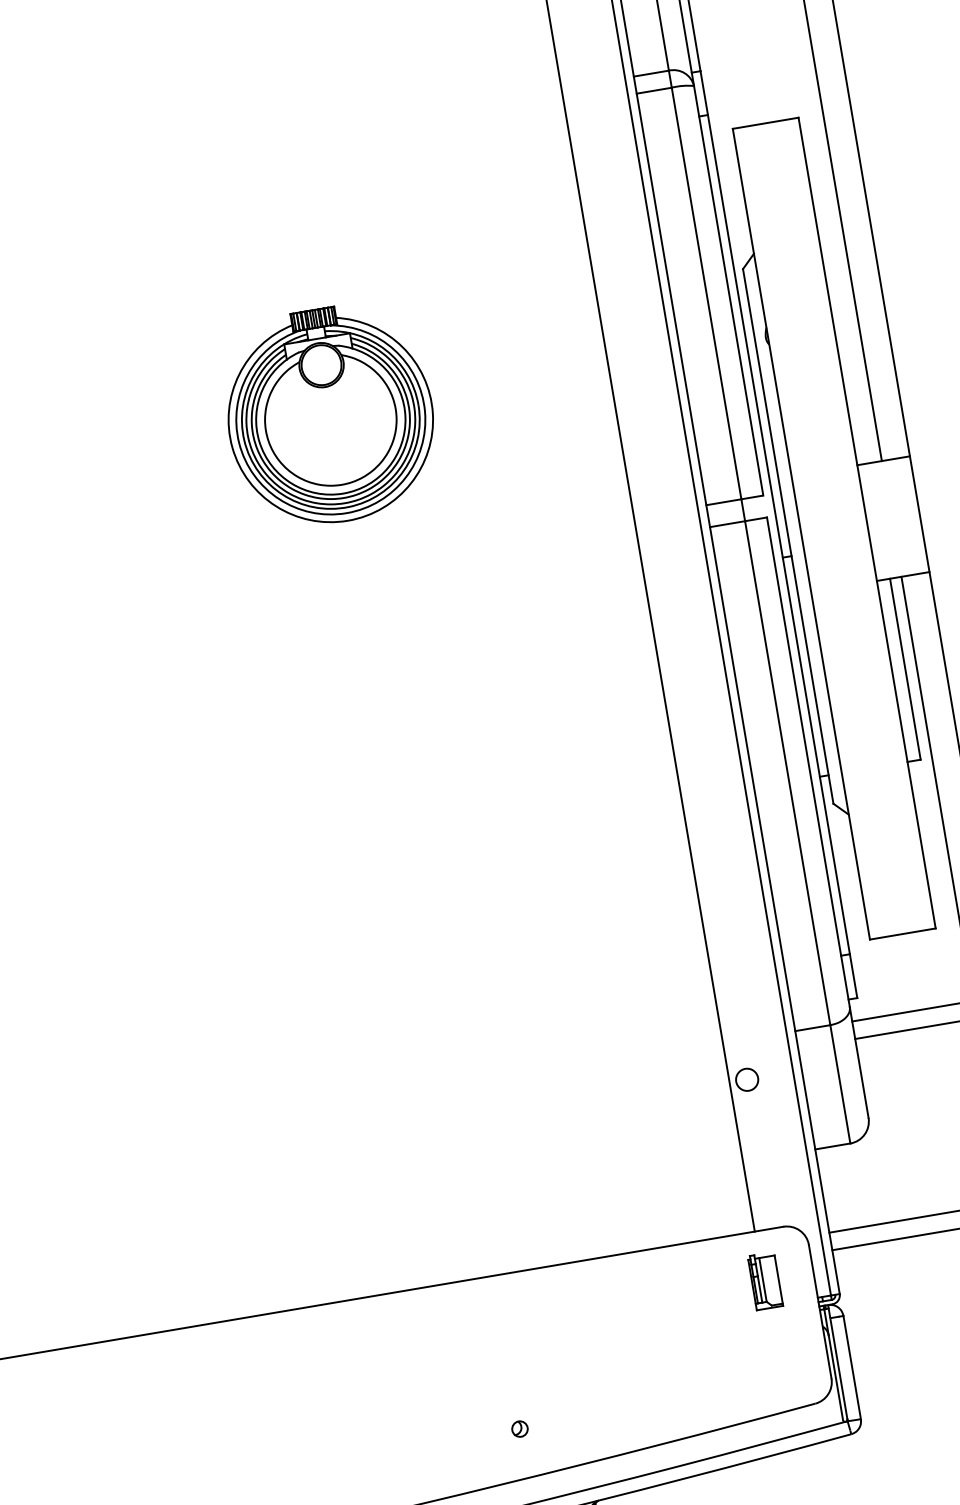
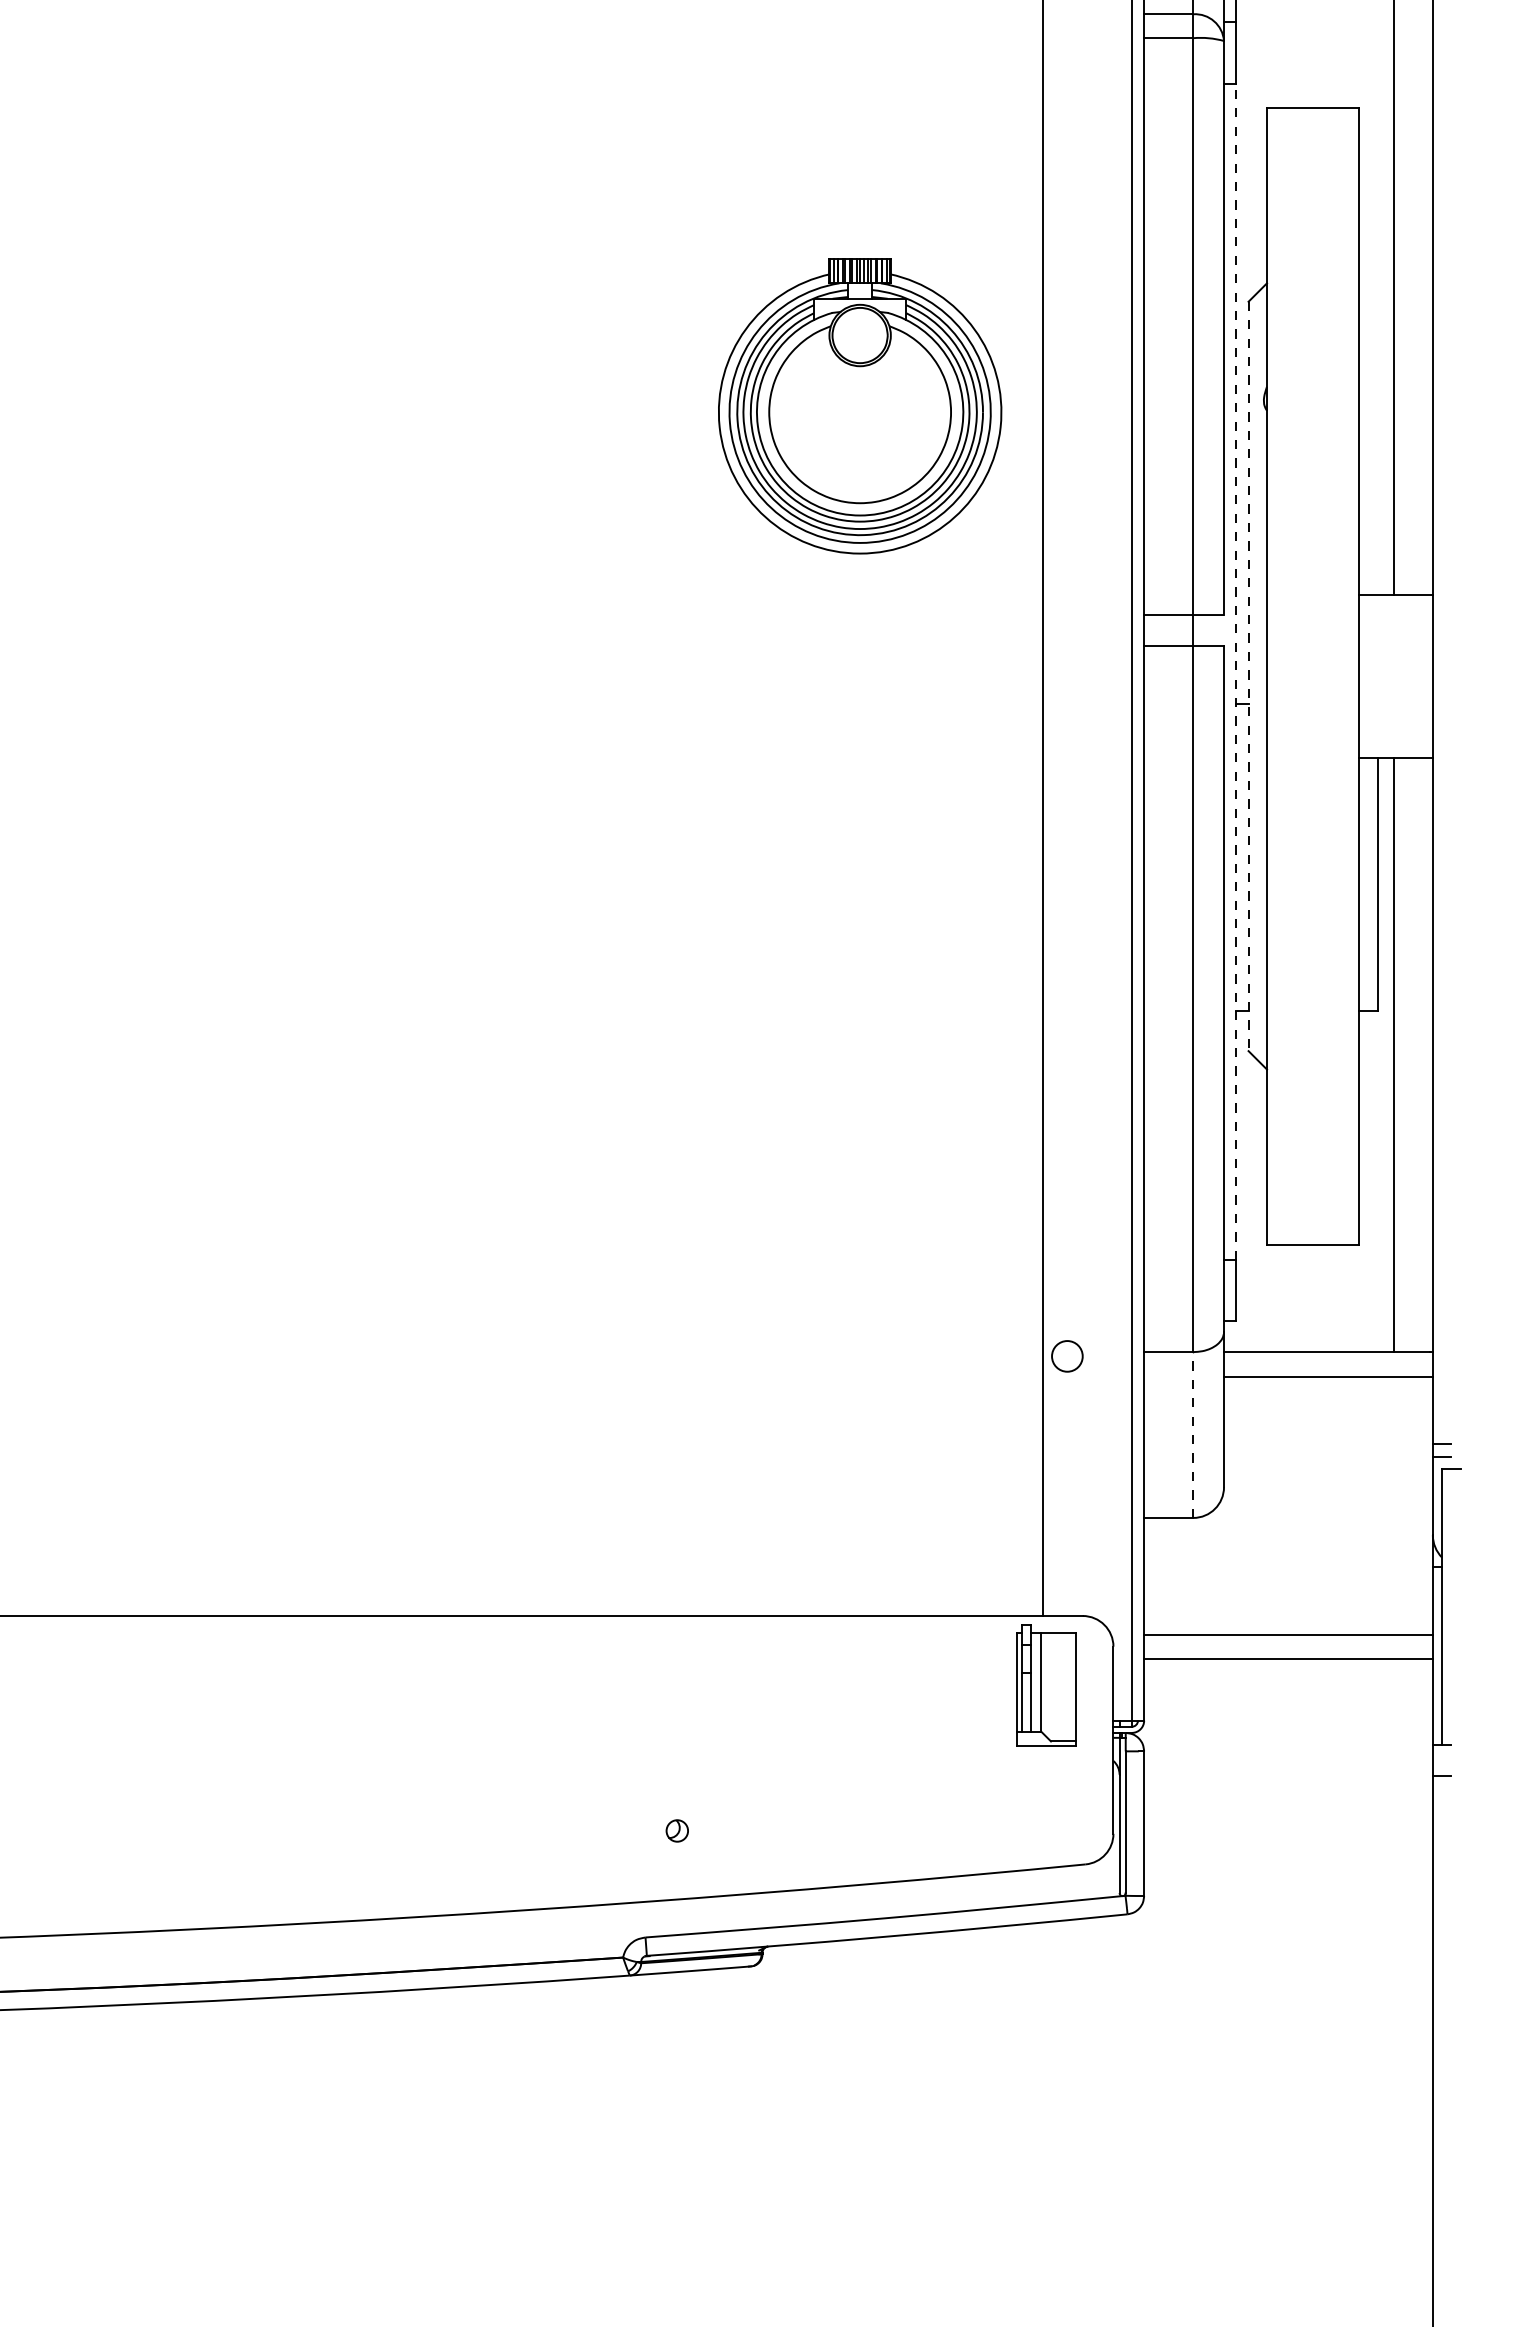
part: (330, 415) -> (860, 406), moved
line: (779, 534) -> (1236, 671), solid -> dashed
line: (788, 536) -> (1248, 676), solid -> dashed
circle: (747, 1079) -> (1067, 1356), moved
line: (840, 1084) -> (1193, 1435), solid -> dashed
part: (765, 1280) -> (1045, 1685), size x1.6

